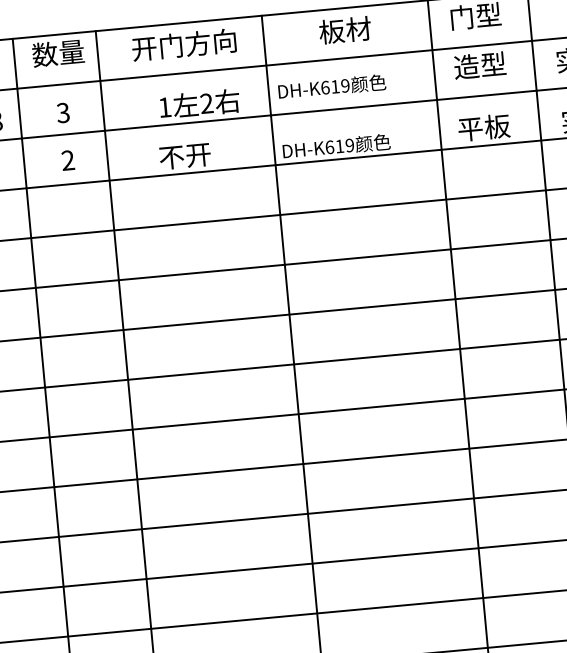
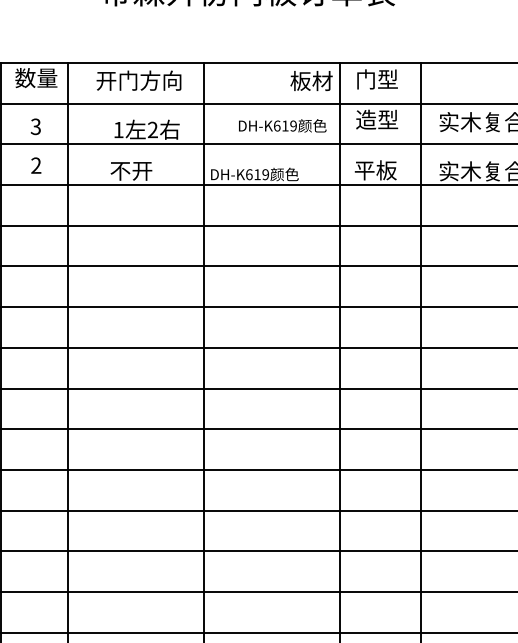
text: (345, 29) -> (311, 80), moved
text: (331, 86) -> (282, 125), moved

